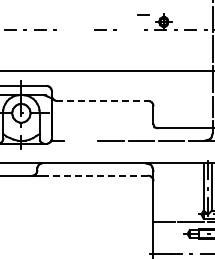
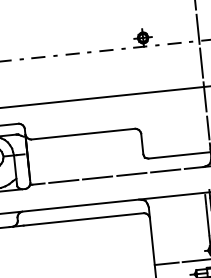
line: (143, 14) -> (106, 50), moved
line: (75, 29) -> (44, 56), added
line: (103, 100) -> (84, 133), dashed -> solid
line: (81, 140) -> (64, 181), added
line: (95, 175) -> (83, 219), dashed -> solid

